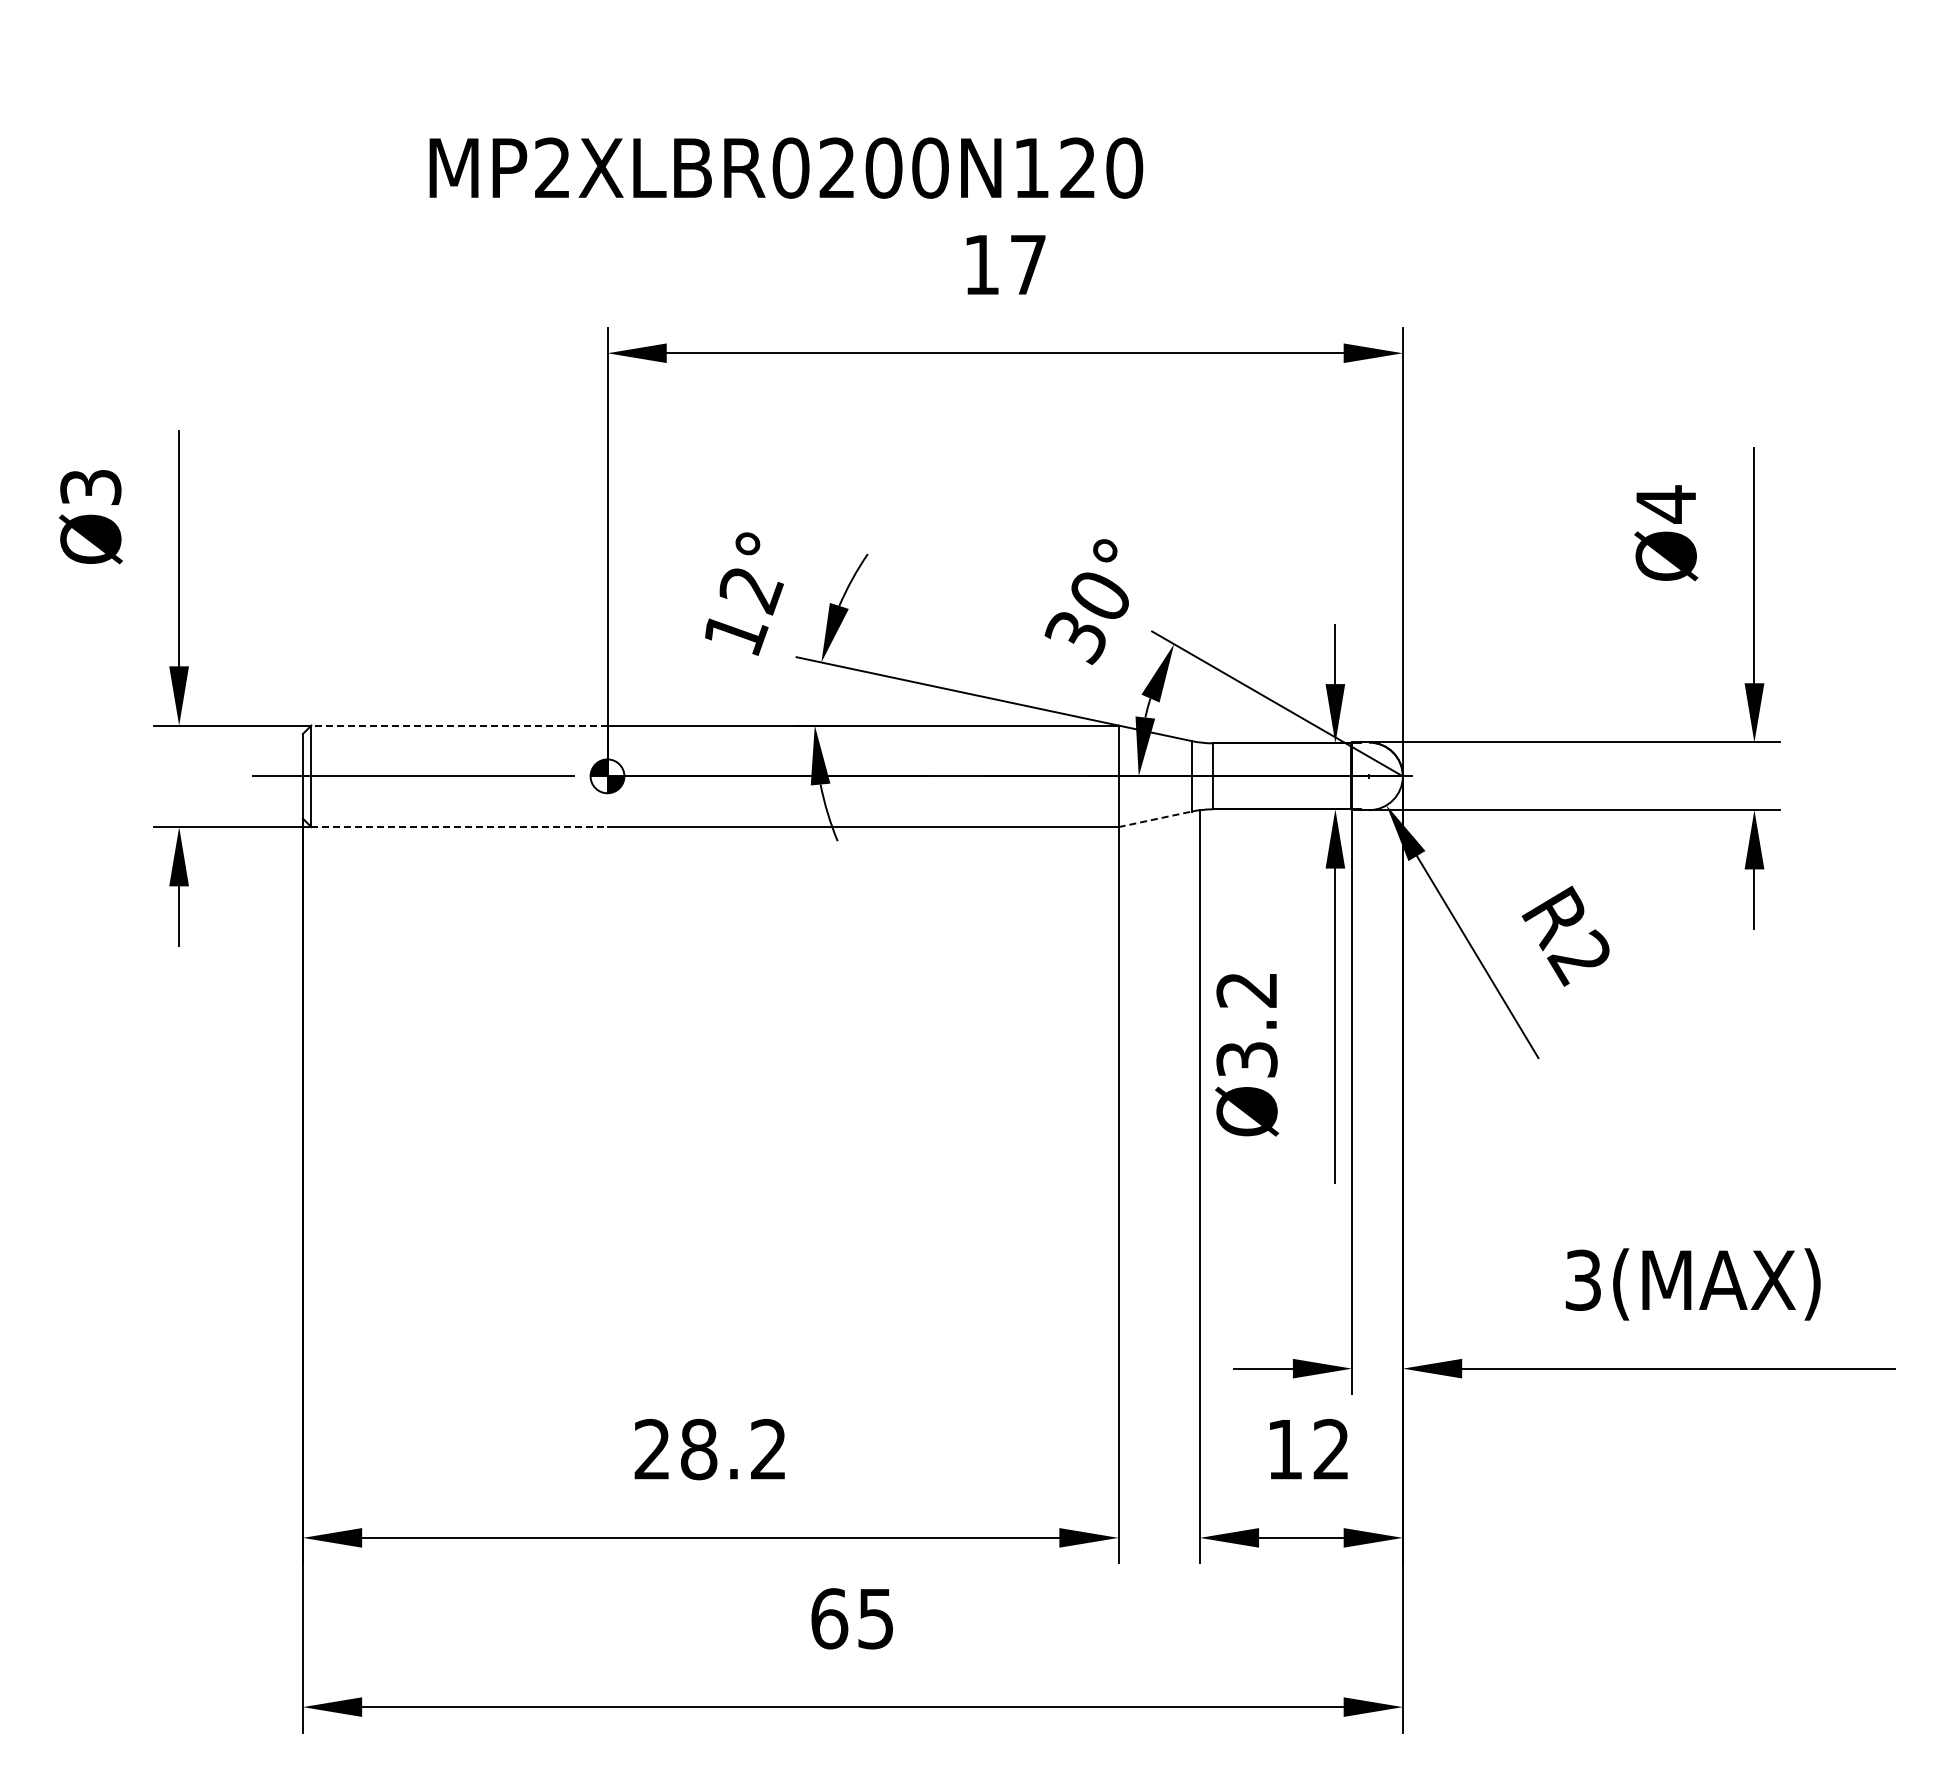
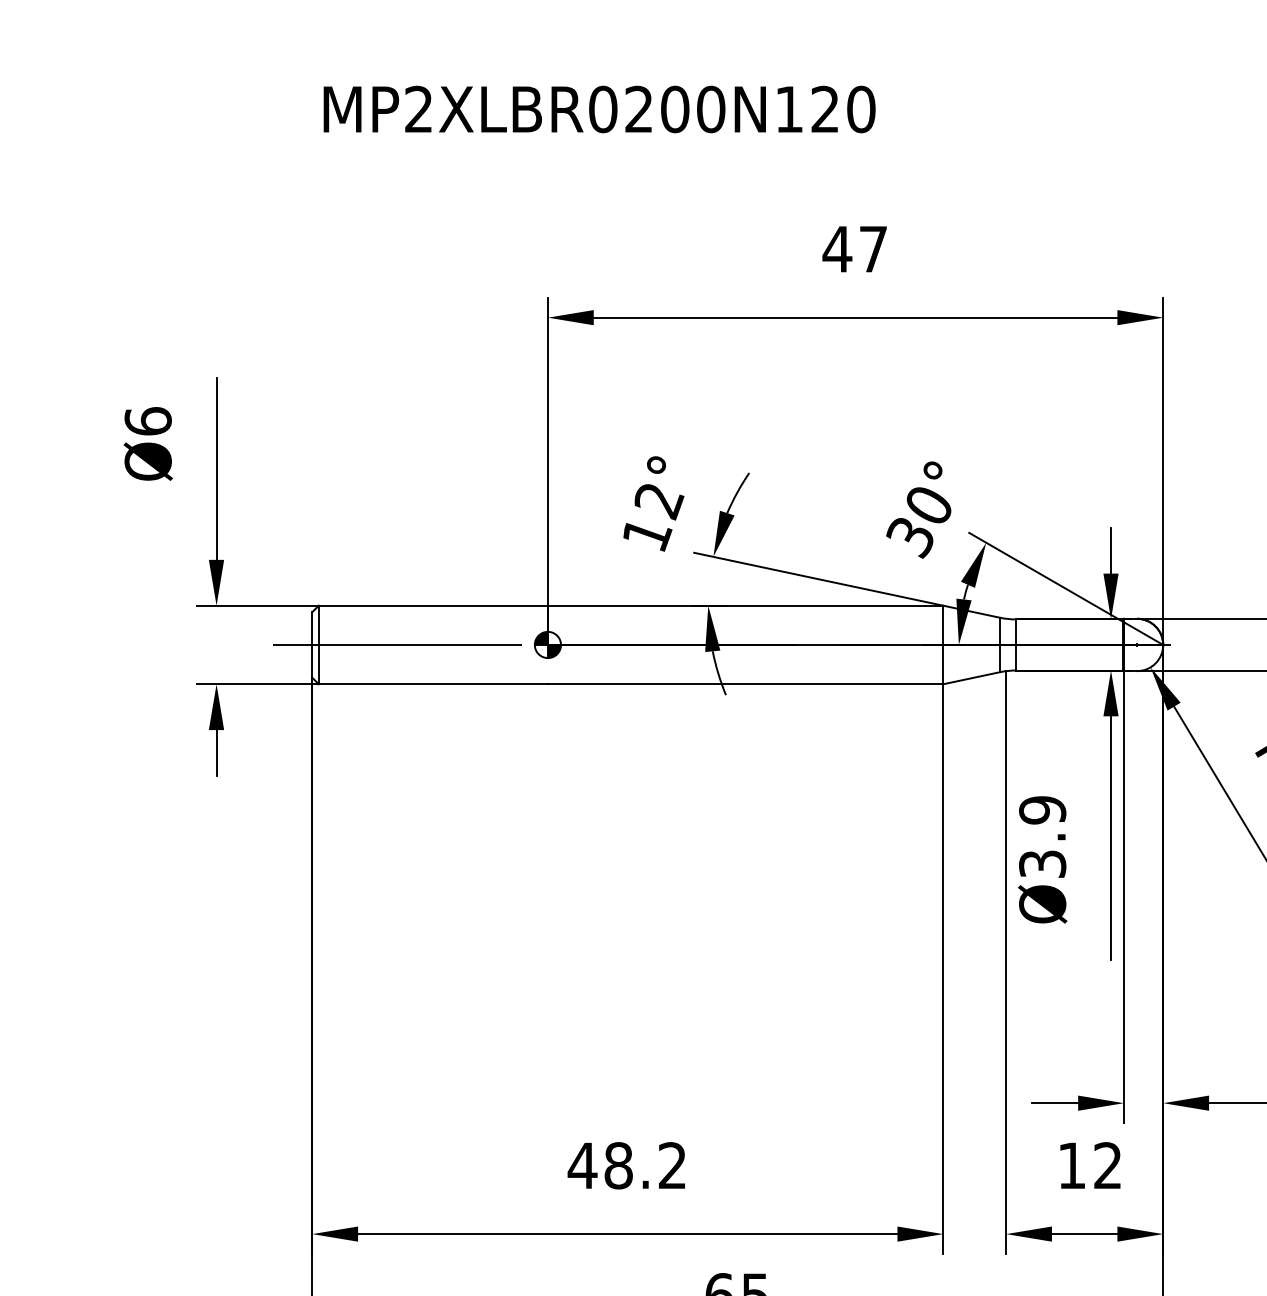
text: (786, 167) -> (599, 108), moved
text: (981, 264) -> (837, 249), 17 -> 47
text: (90, 486) -> (147, 420), Ø3 -> Ø6
line: (458, 725) -> (432, 605), dashed -> solid
line: (1155, 819) -> (971, 678), dashed -> solid
line: (459, 827) -> (433, 684), dashed -> solid
text: (1246, 989) -> (1042, 809), Ø3.2 -> Ø3.9
text: (652, 1448) -> (582, 1164), 28.2 -> 48.2

